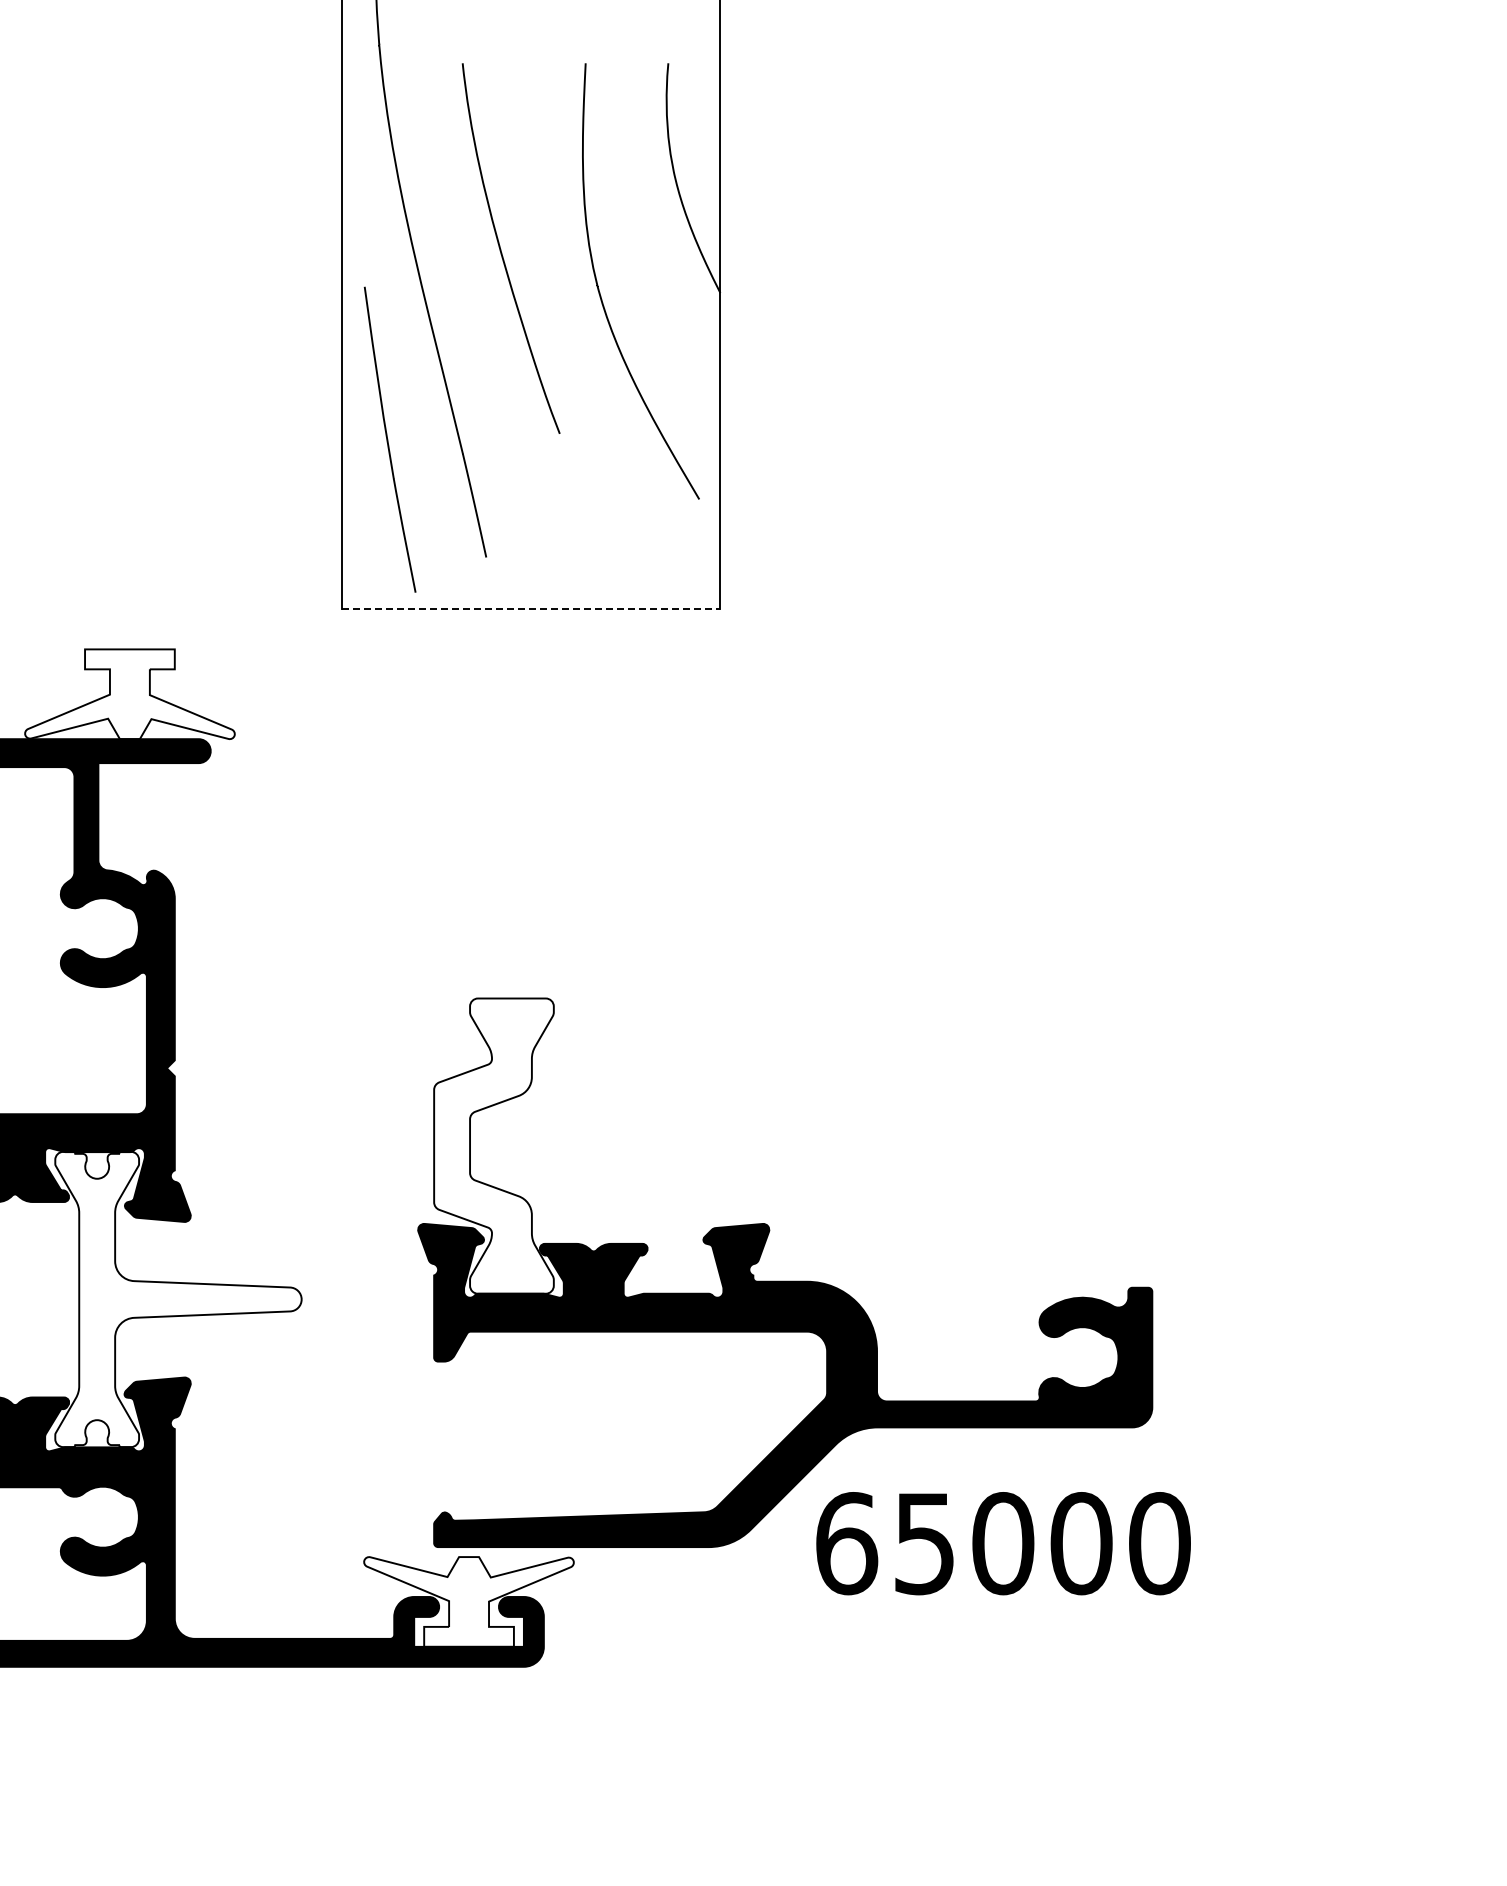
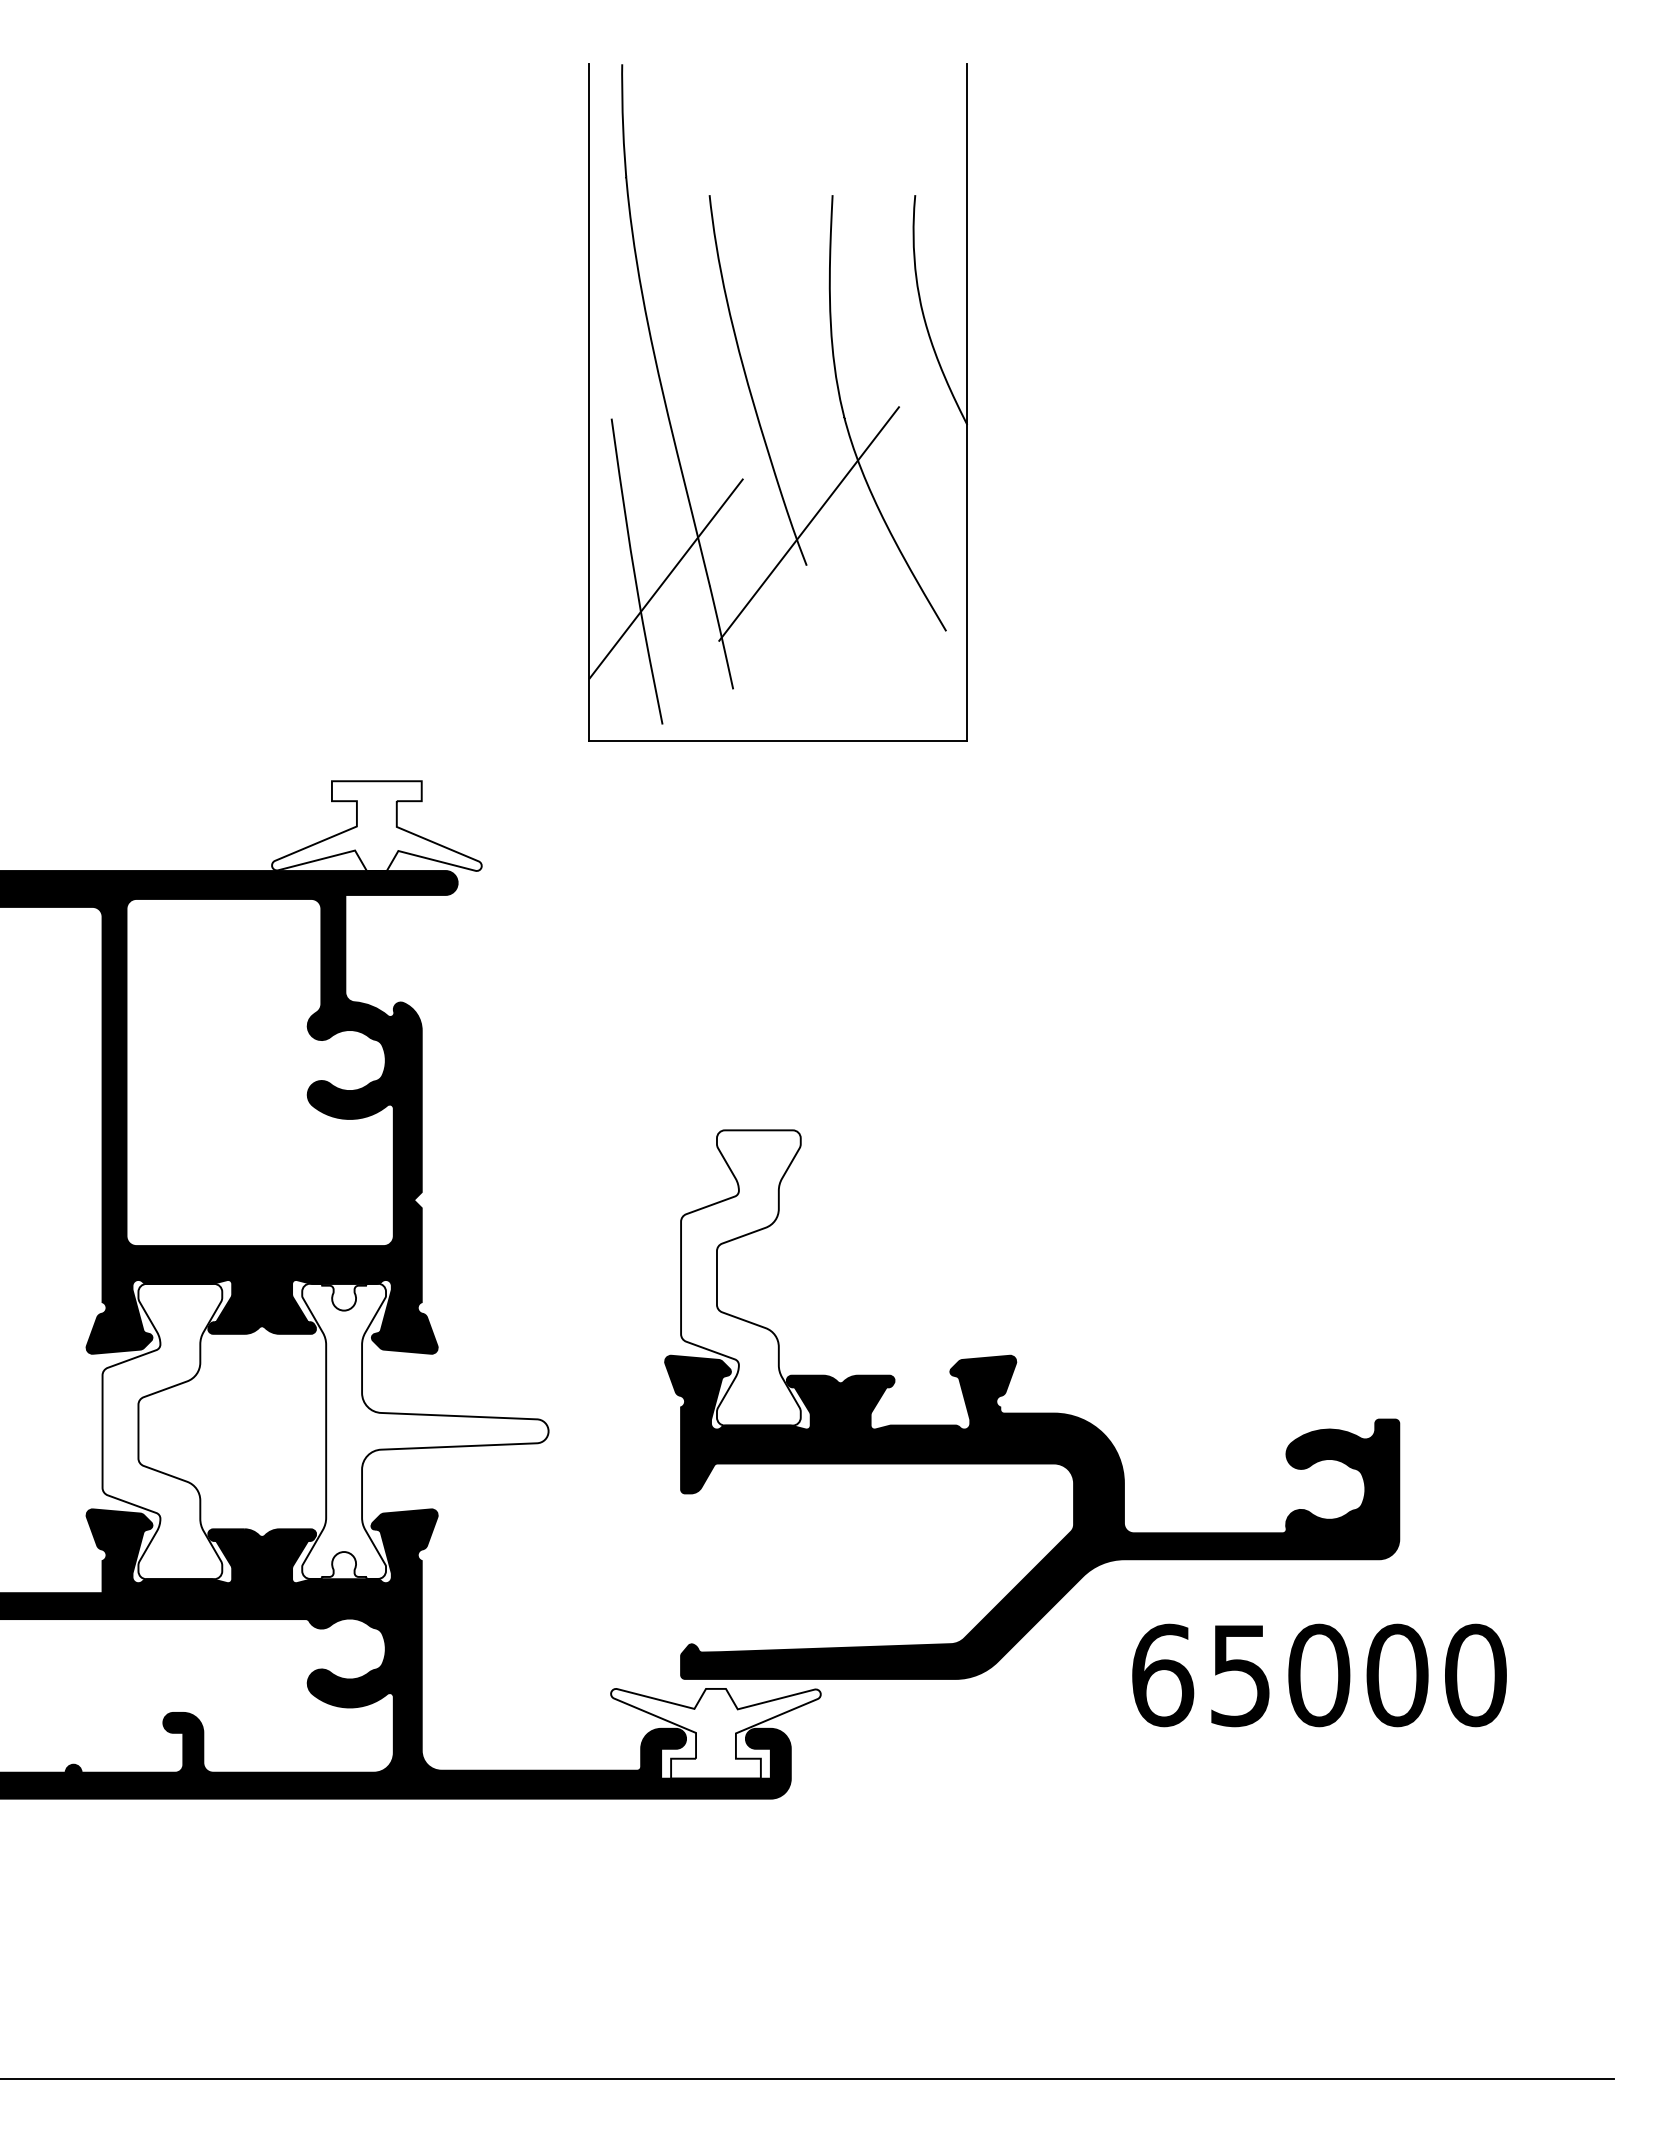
line: (562, 391) -> (809, 523), added
line: (418, 446) -> (665, 578), added
line: (531, 609) -> (778, 741), dashed -> solid
text: (1003, 1543) -> (1319, 1675), moved

